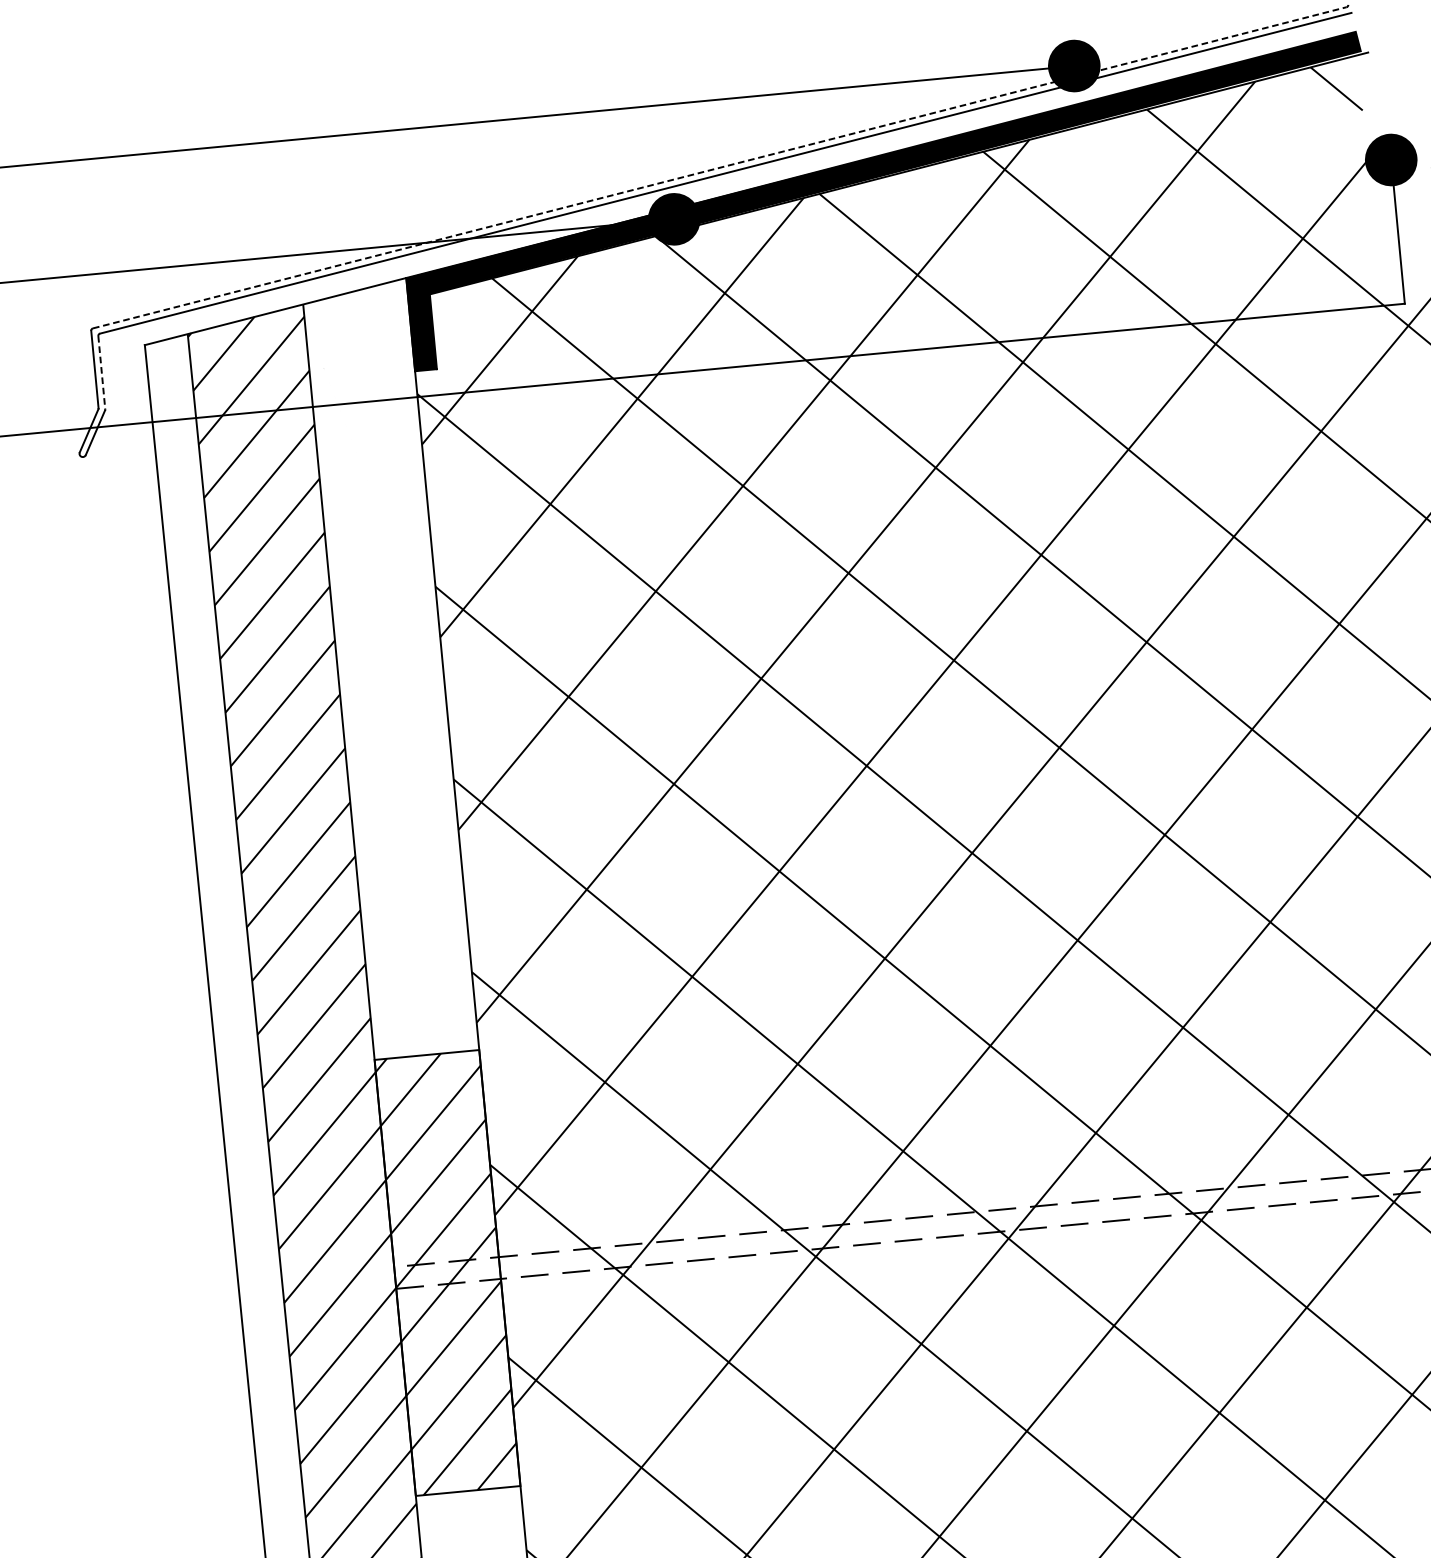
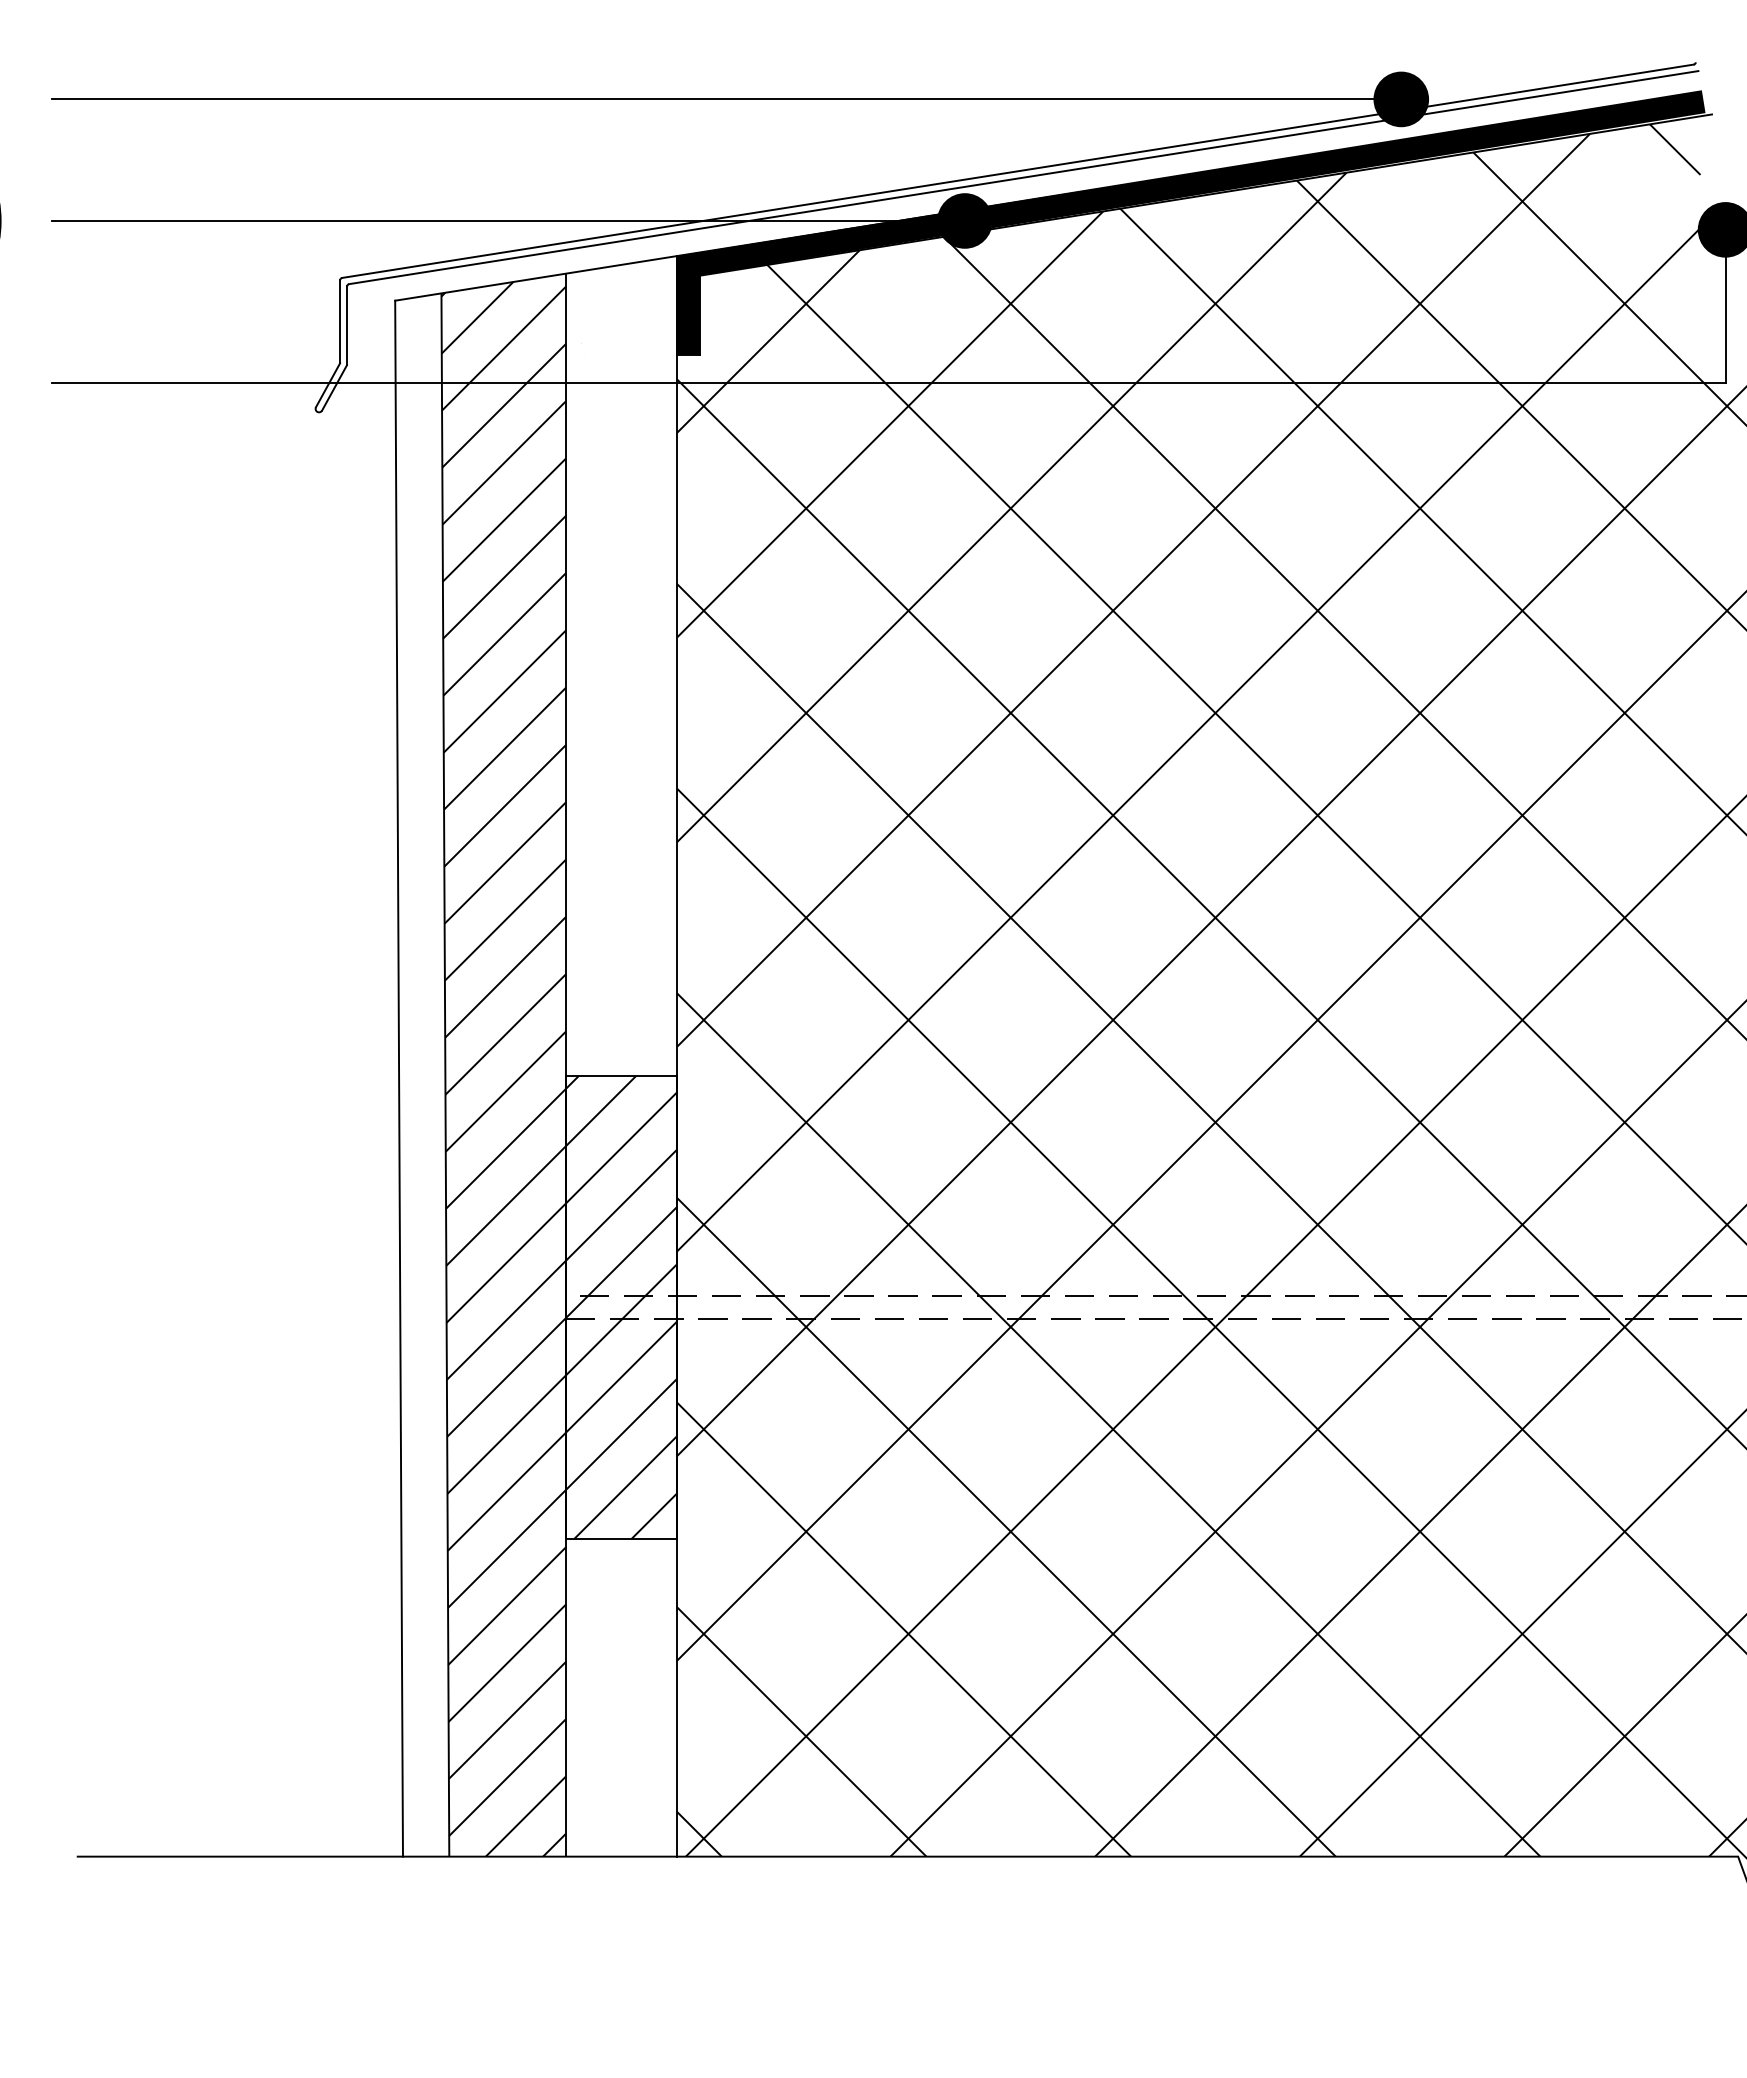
line: (720, 167) -> (1018, 171), dashed -> solid
line: (102, 372) -> (347, 325), dashed -> solid

